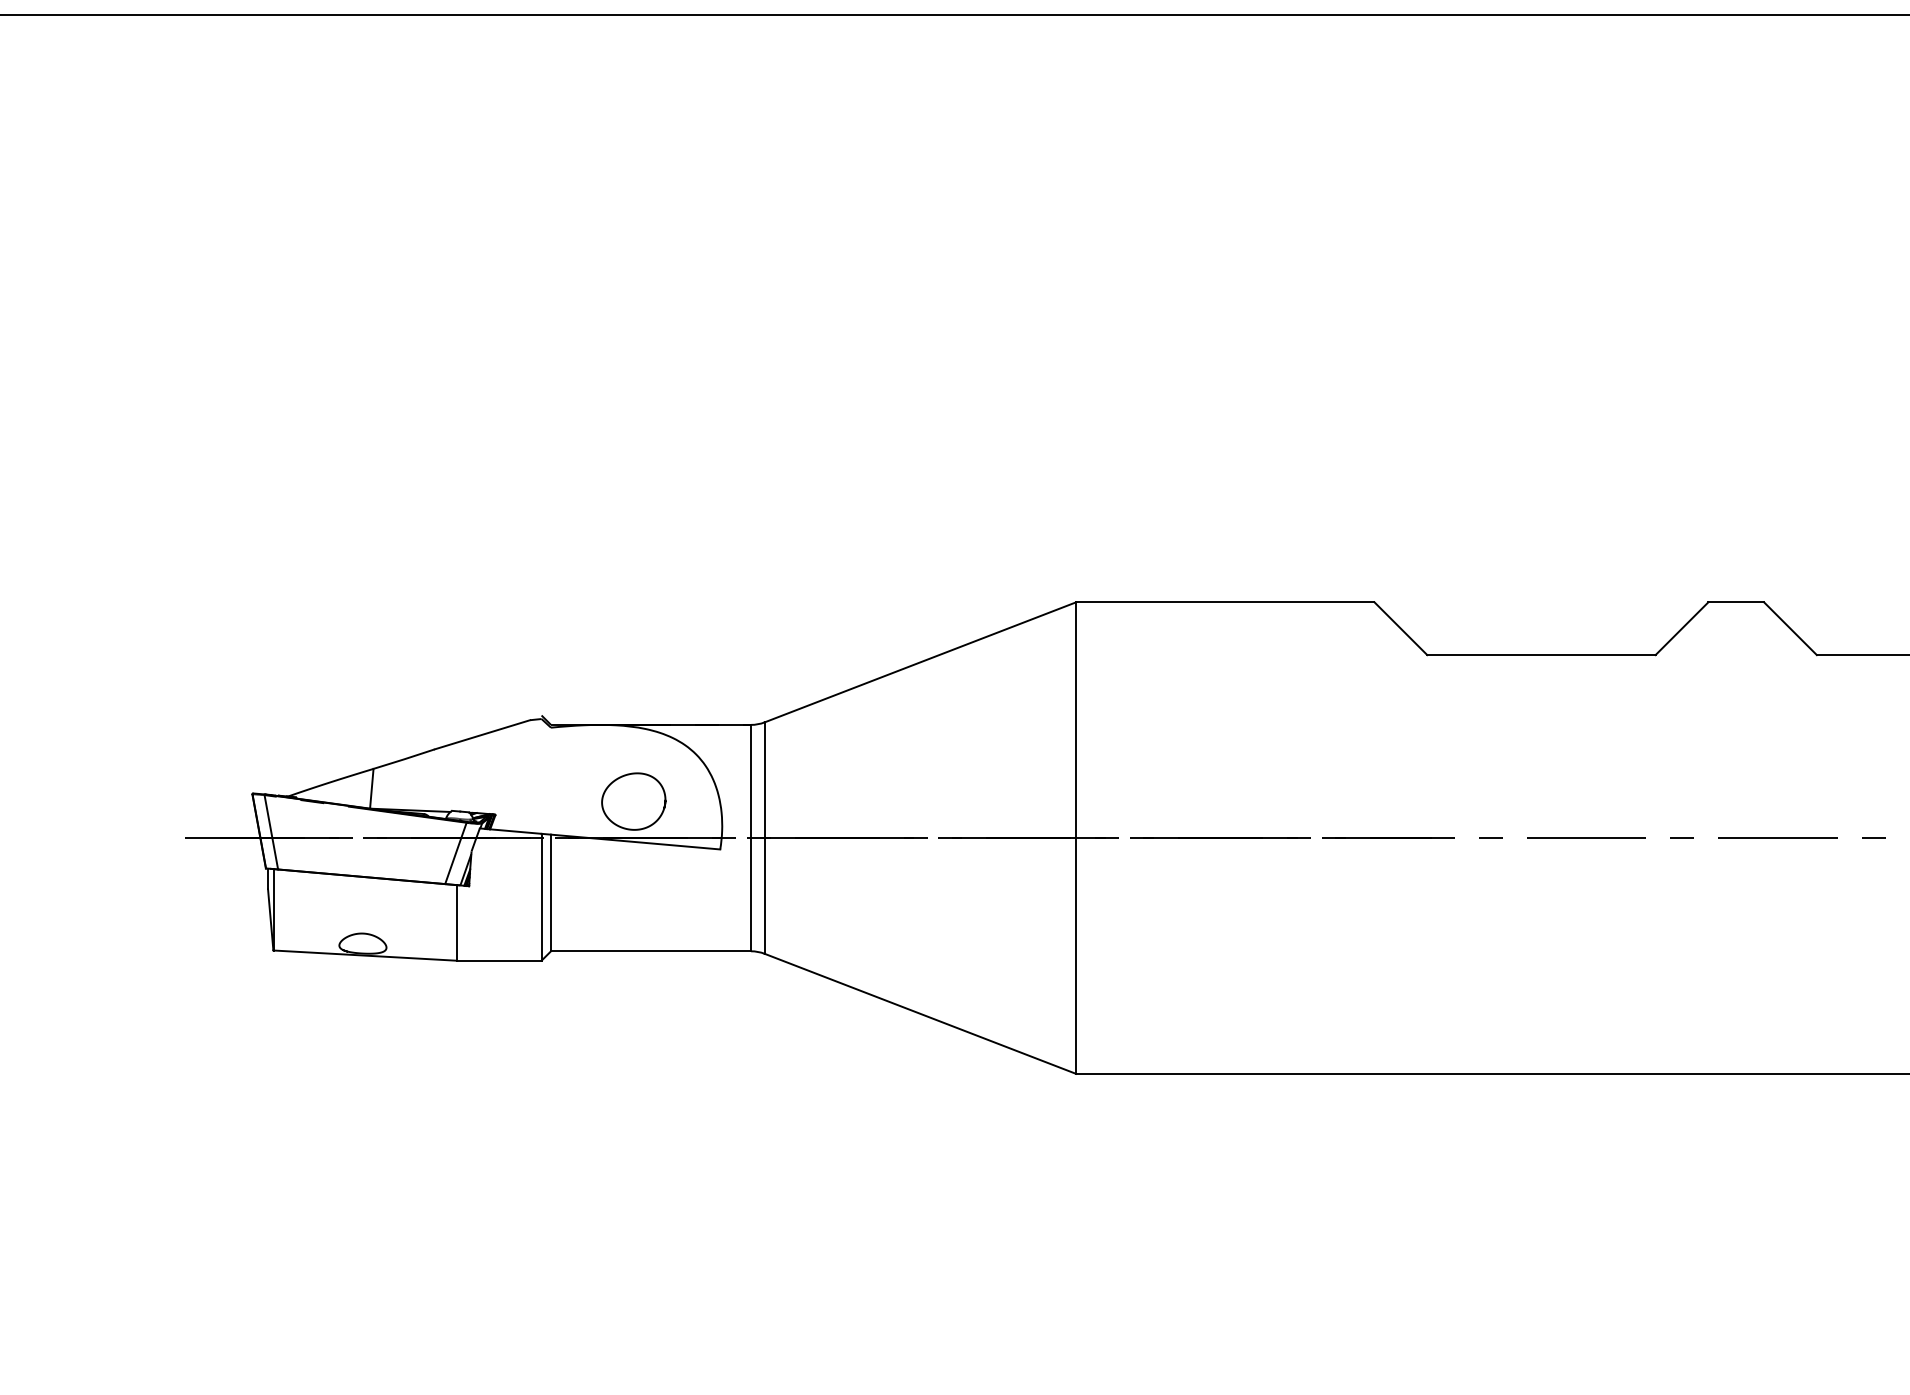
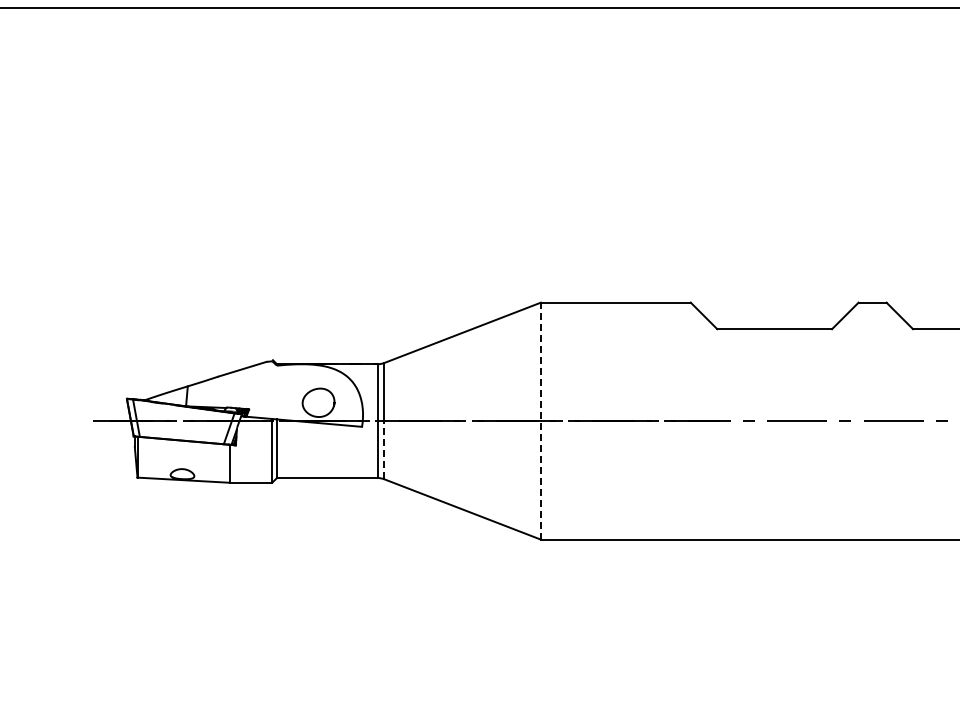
line: (1075, 836) -> (540, 420), solid -> dashed
line: (764, 894) -> (384, 449), solid -> dashed

